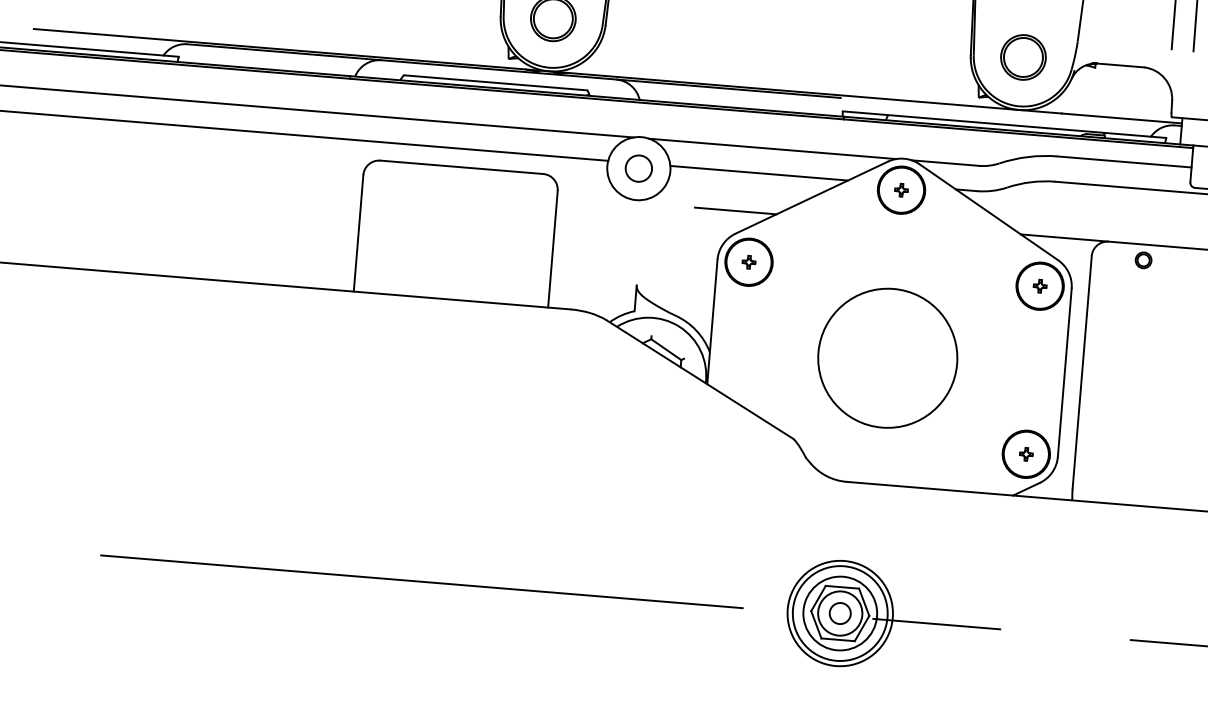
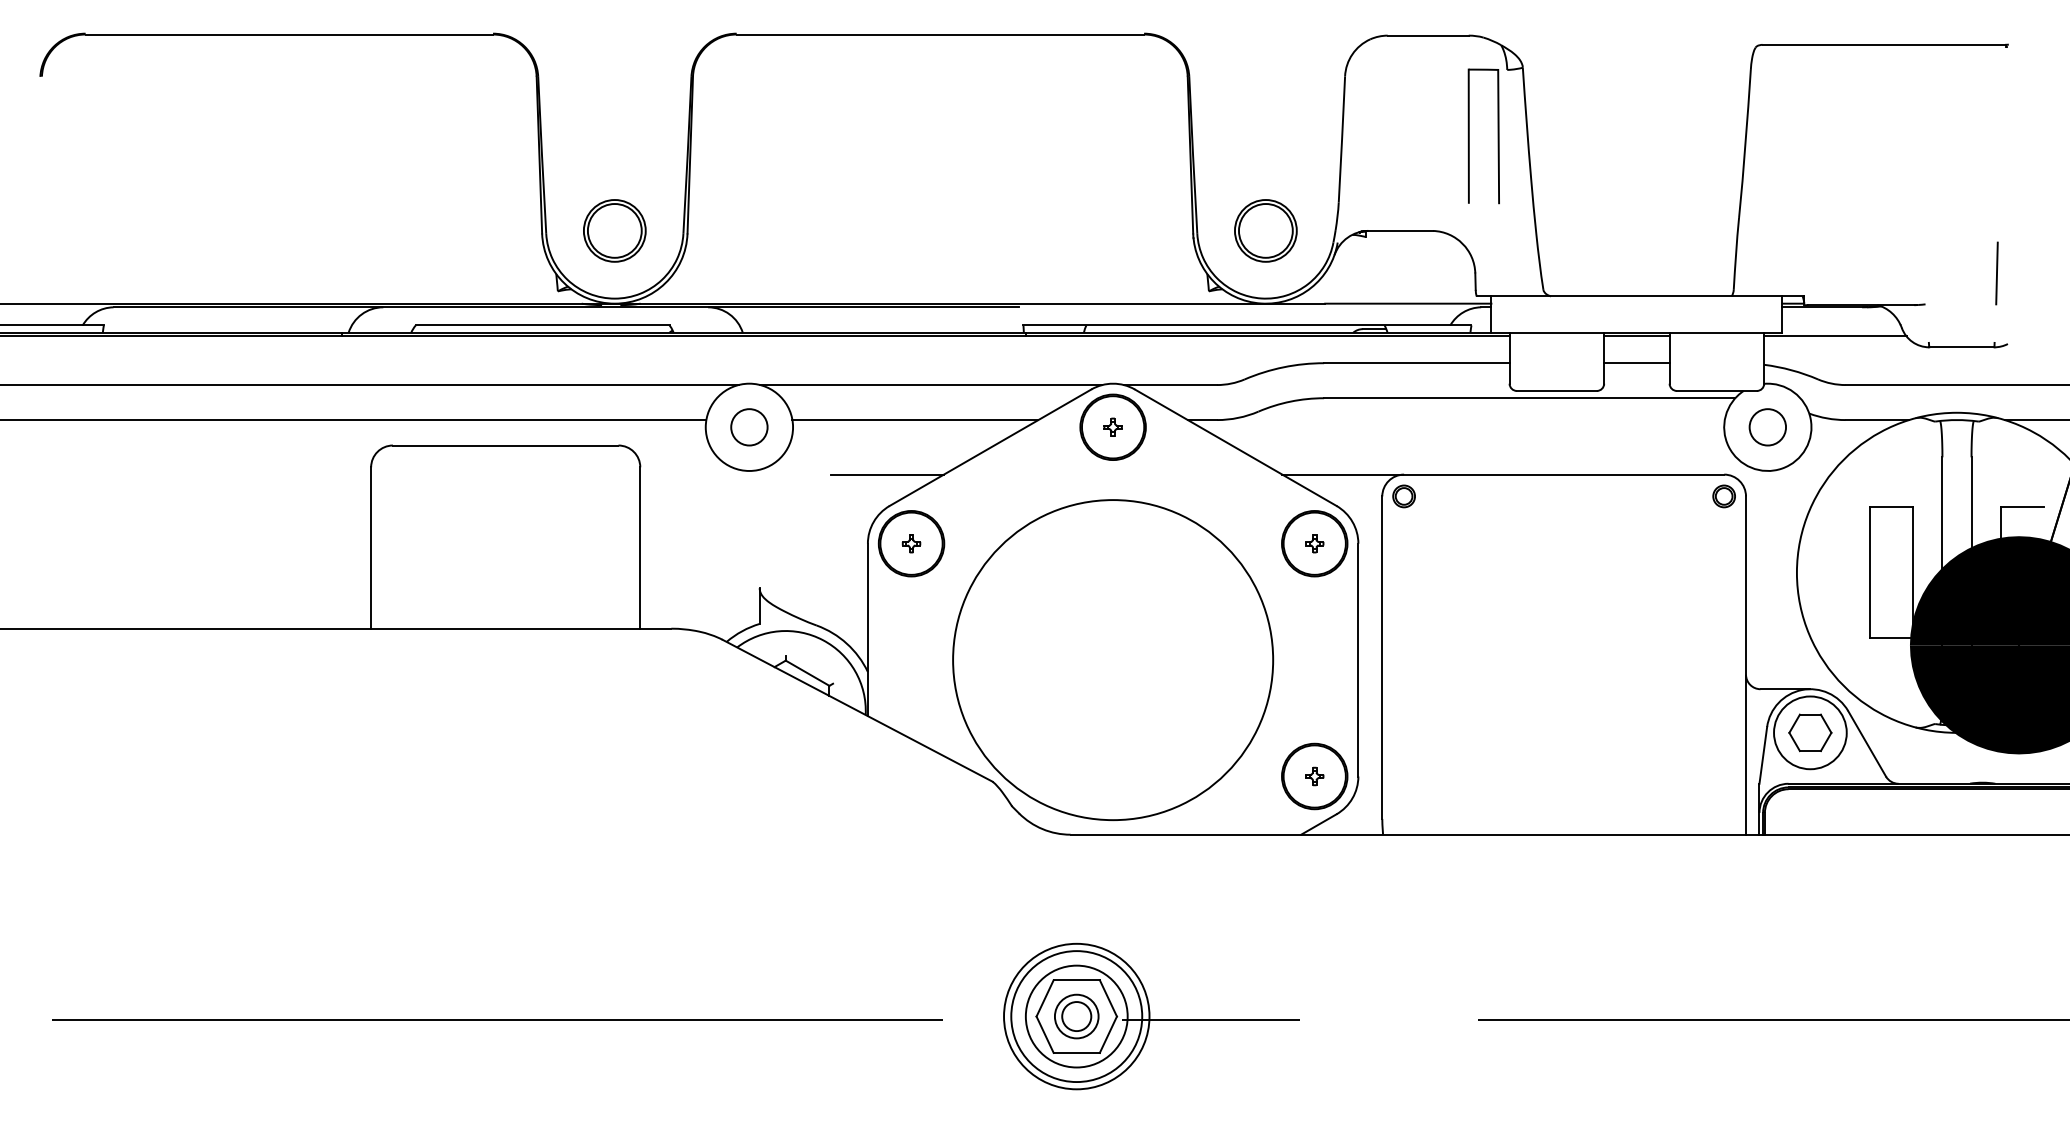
part: (1143, 260) -> (1403, 496), moved
circle: (887, 357) -> (1113, 659), size x1.67
circle: (840, 613) -> (1076, 1016), size x0.71

